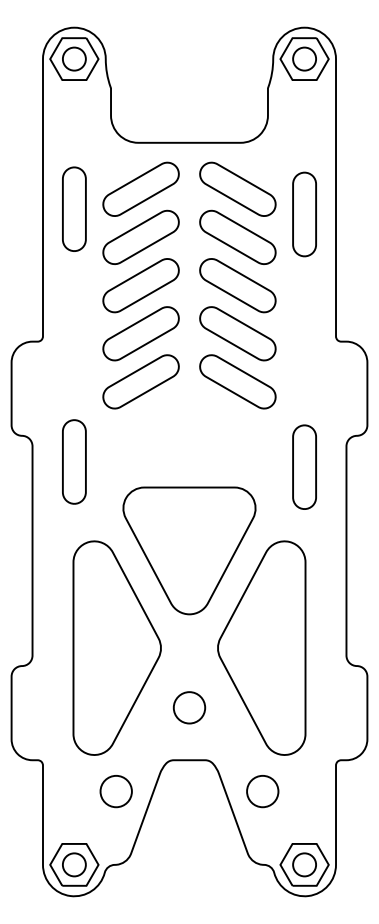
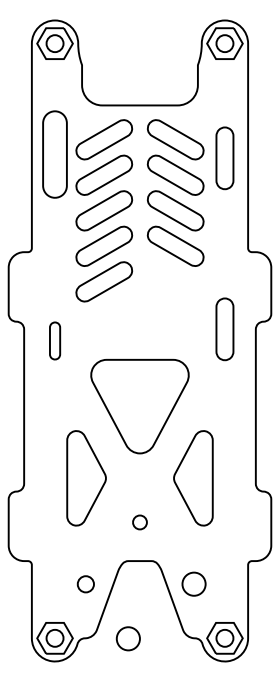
part: (74, 208) -> (55, 153), size x1.4
part: (237, 381) -> (175, 281), removed
part: (74, 461) -> (55, 340), size x0.6
part: (304, 466) -> (224, 328), moved
part: (116, 647) -> (86, 477), size x0.6
part: (261, 647) -> (193, 477), size x0.6
part: (189, 707) -> (140, 522), size x0.6
part: (115, 791) -> (85, 584), size x0.7
part: (173, 865) -> (128, 638), added

